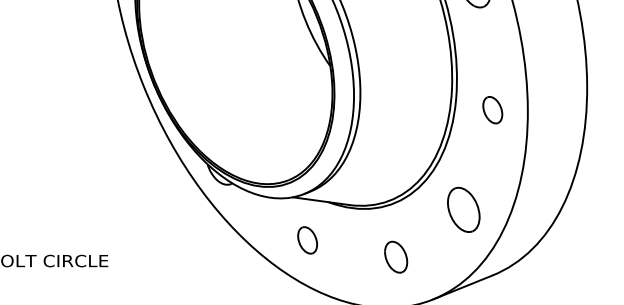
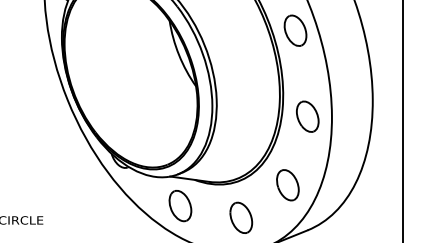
part: (492, 109) -> (307, 116), size x1.67
part: (307, 240) -> (180, 206), size x1.67
part: (396, 256) -> (241, 217), size x1.43

